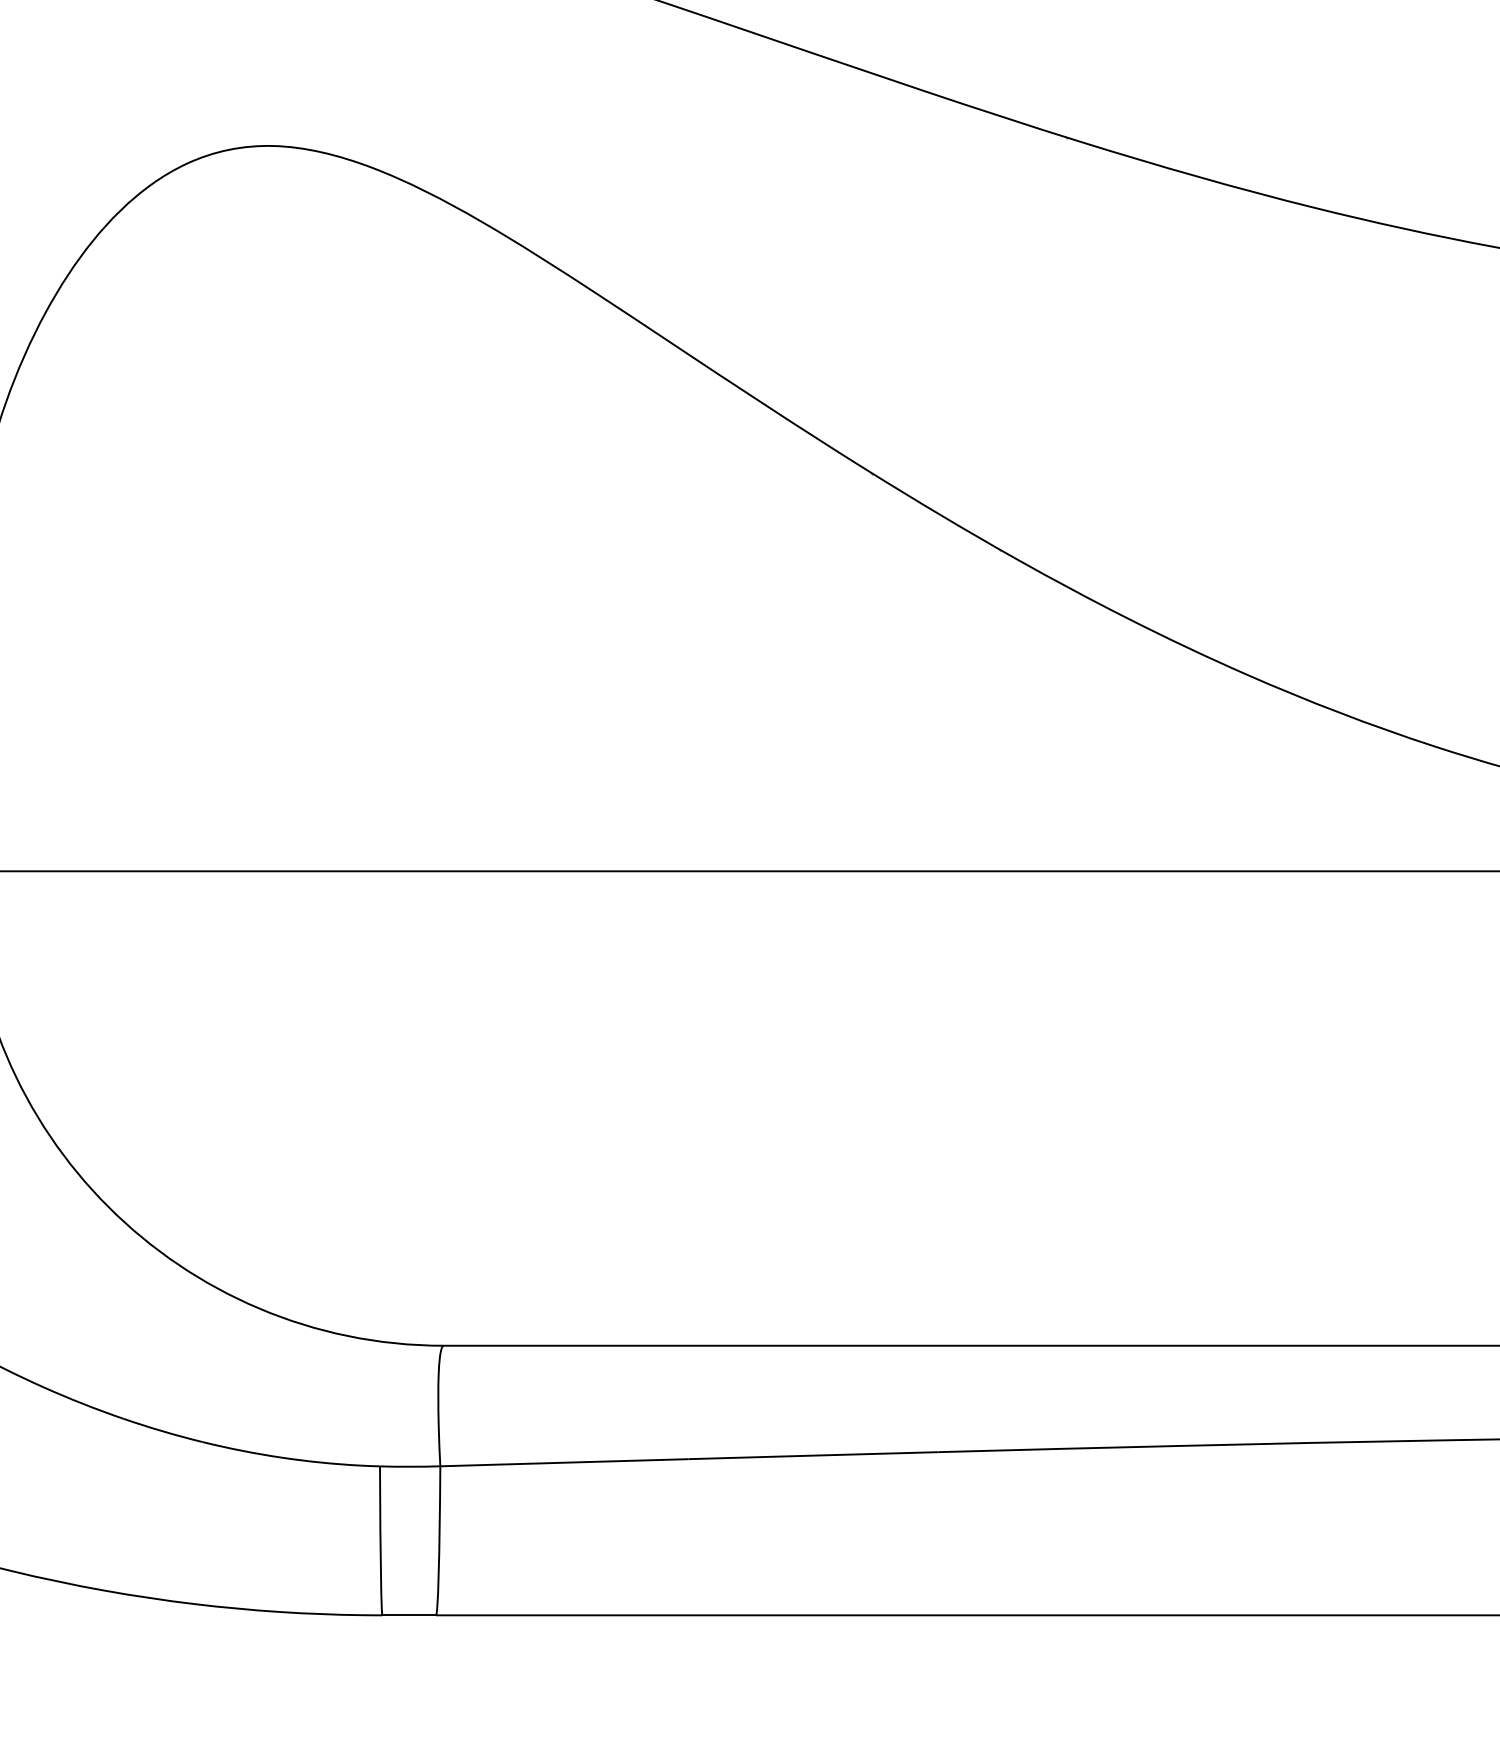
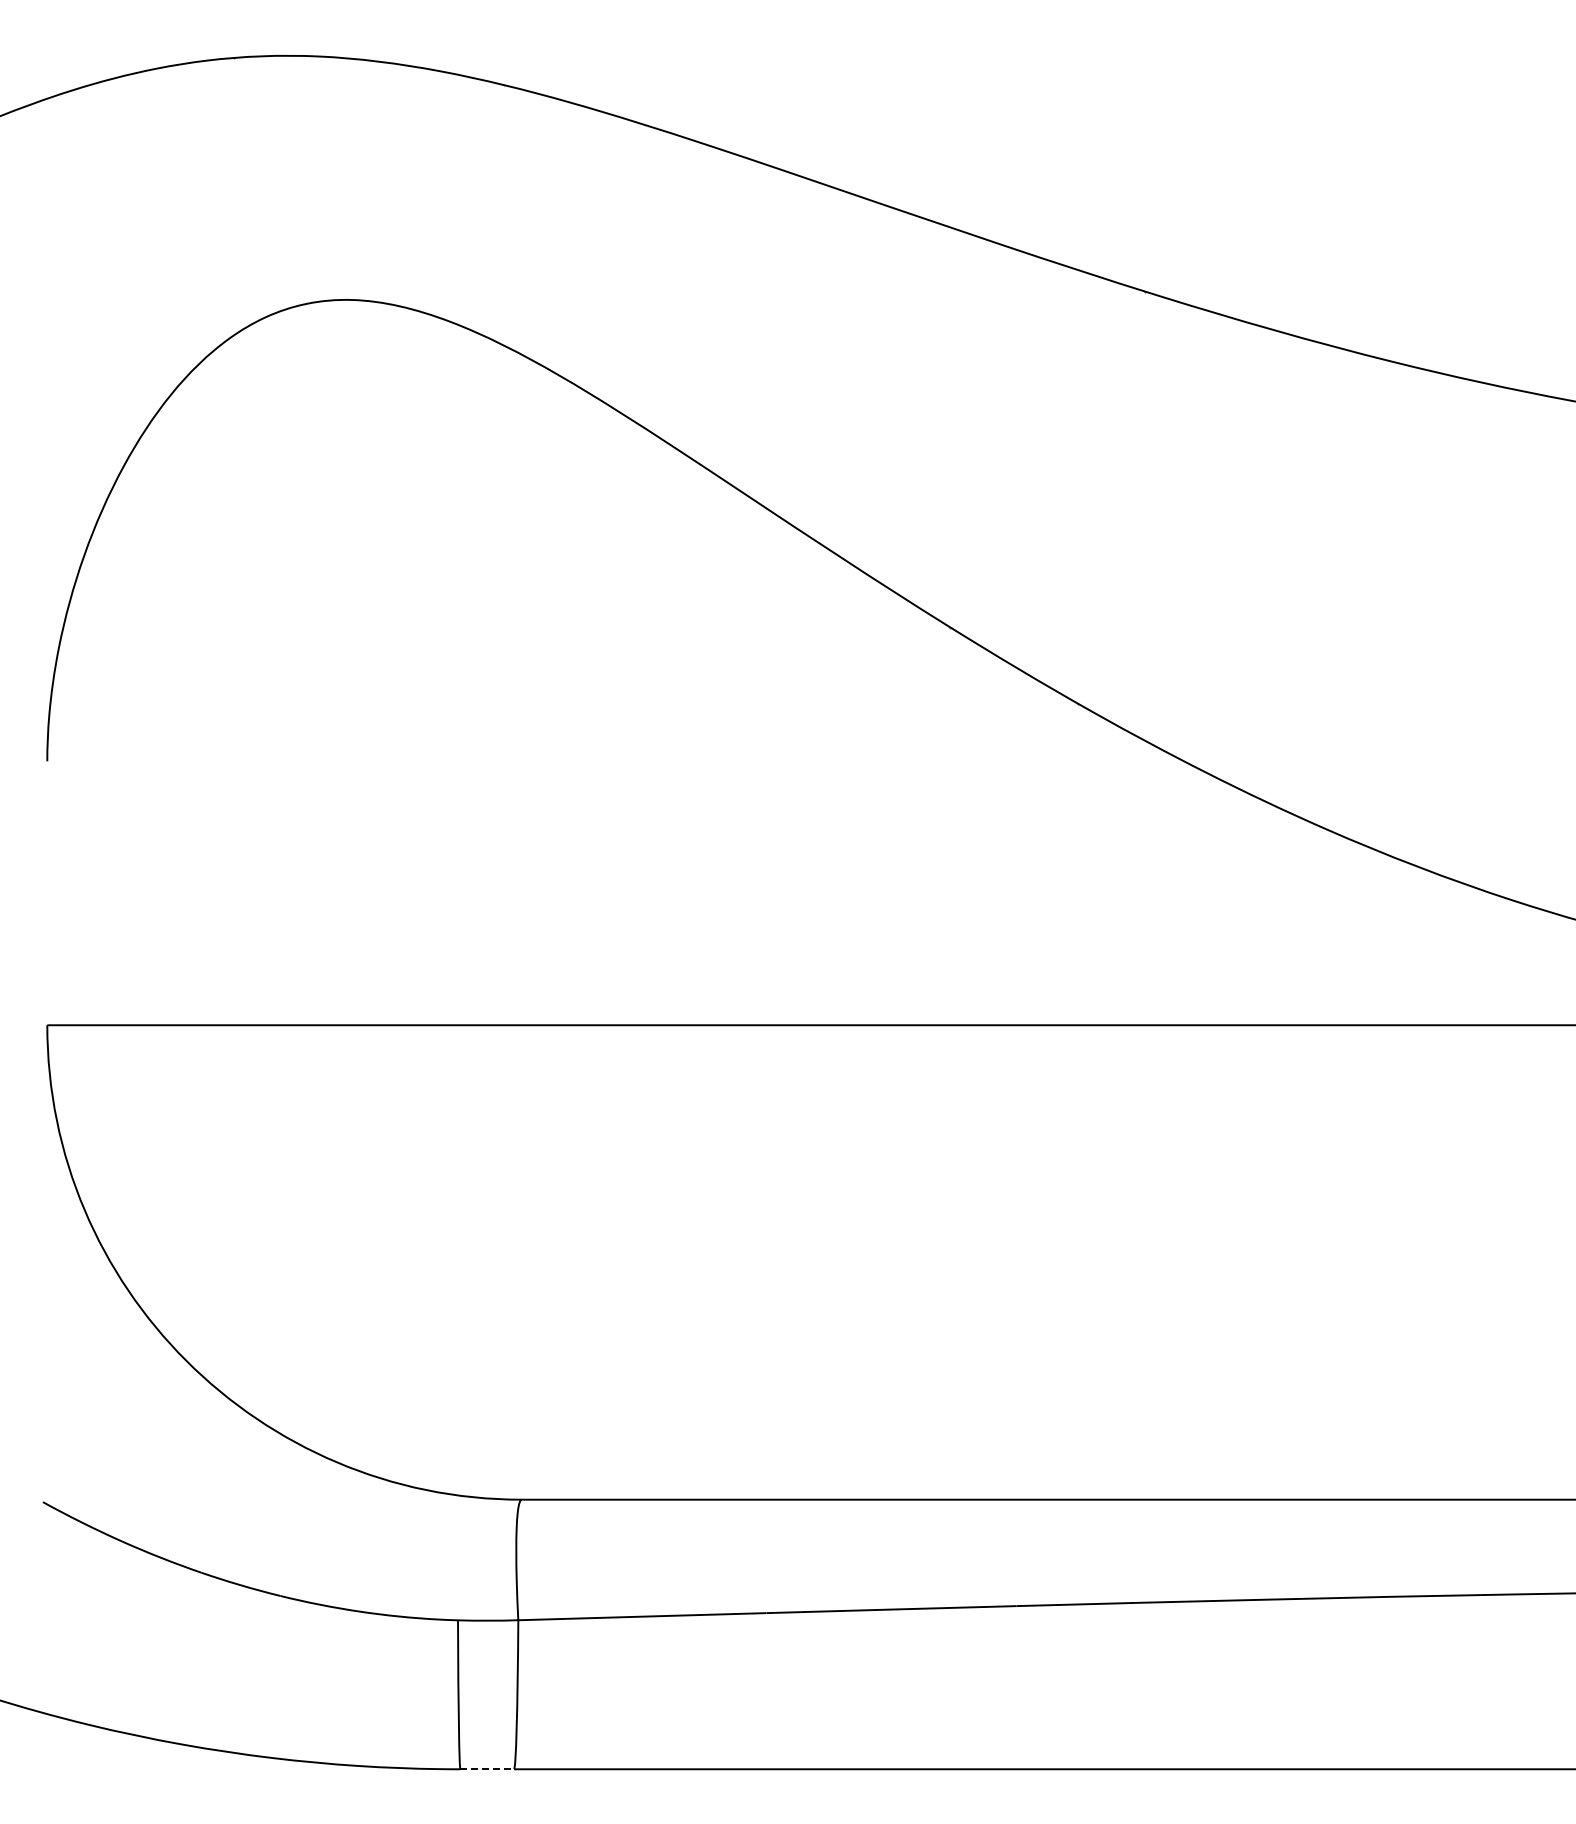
line: (409, 1615) -> (487, 1769), solid -> dashed

